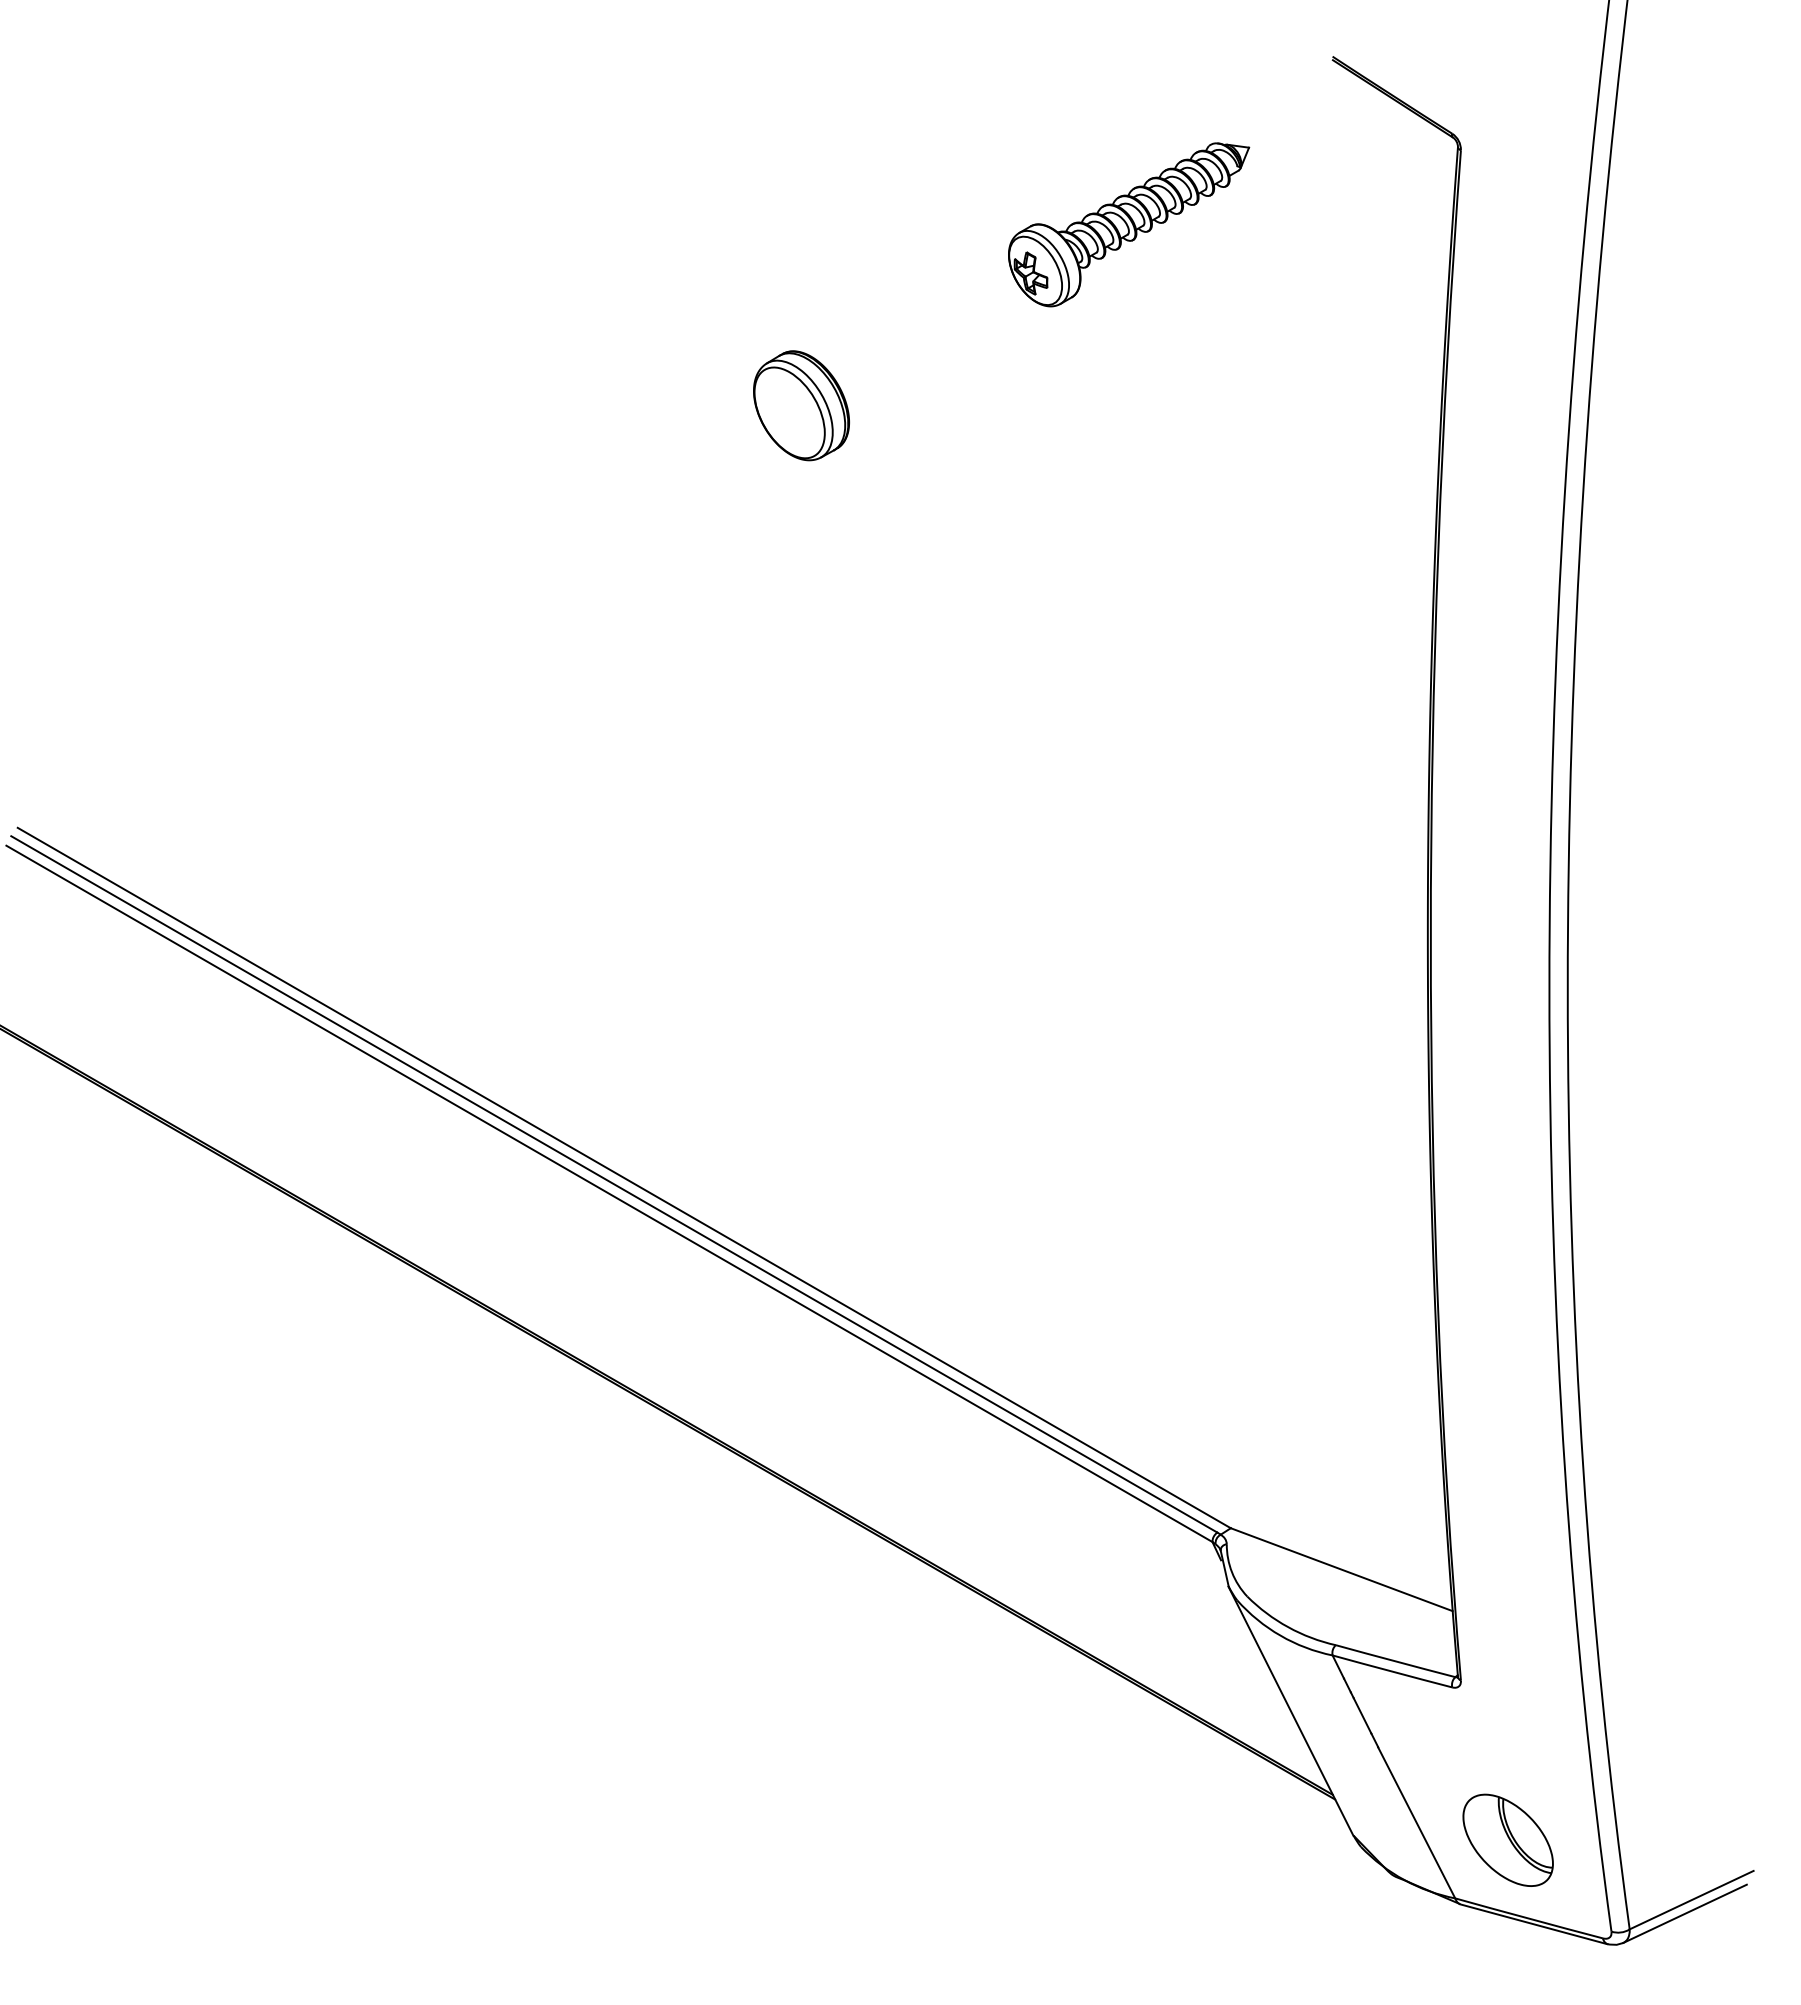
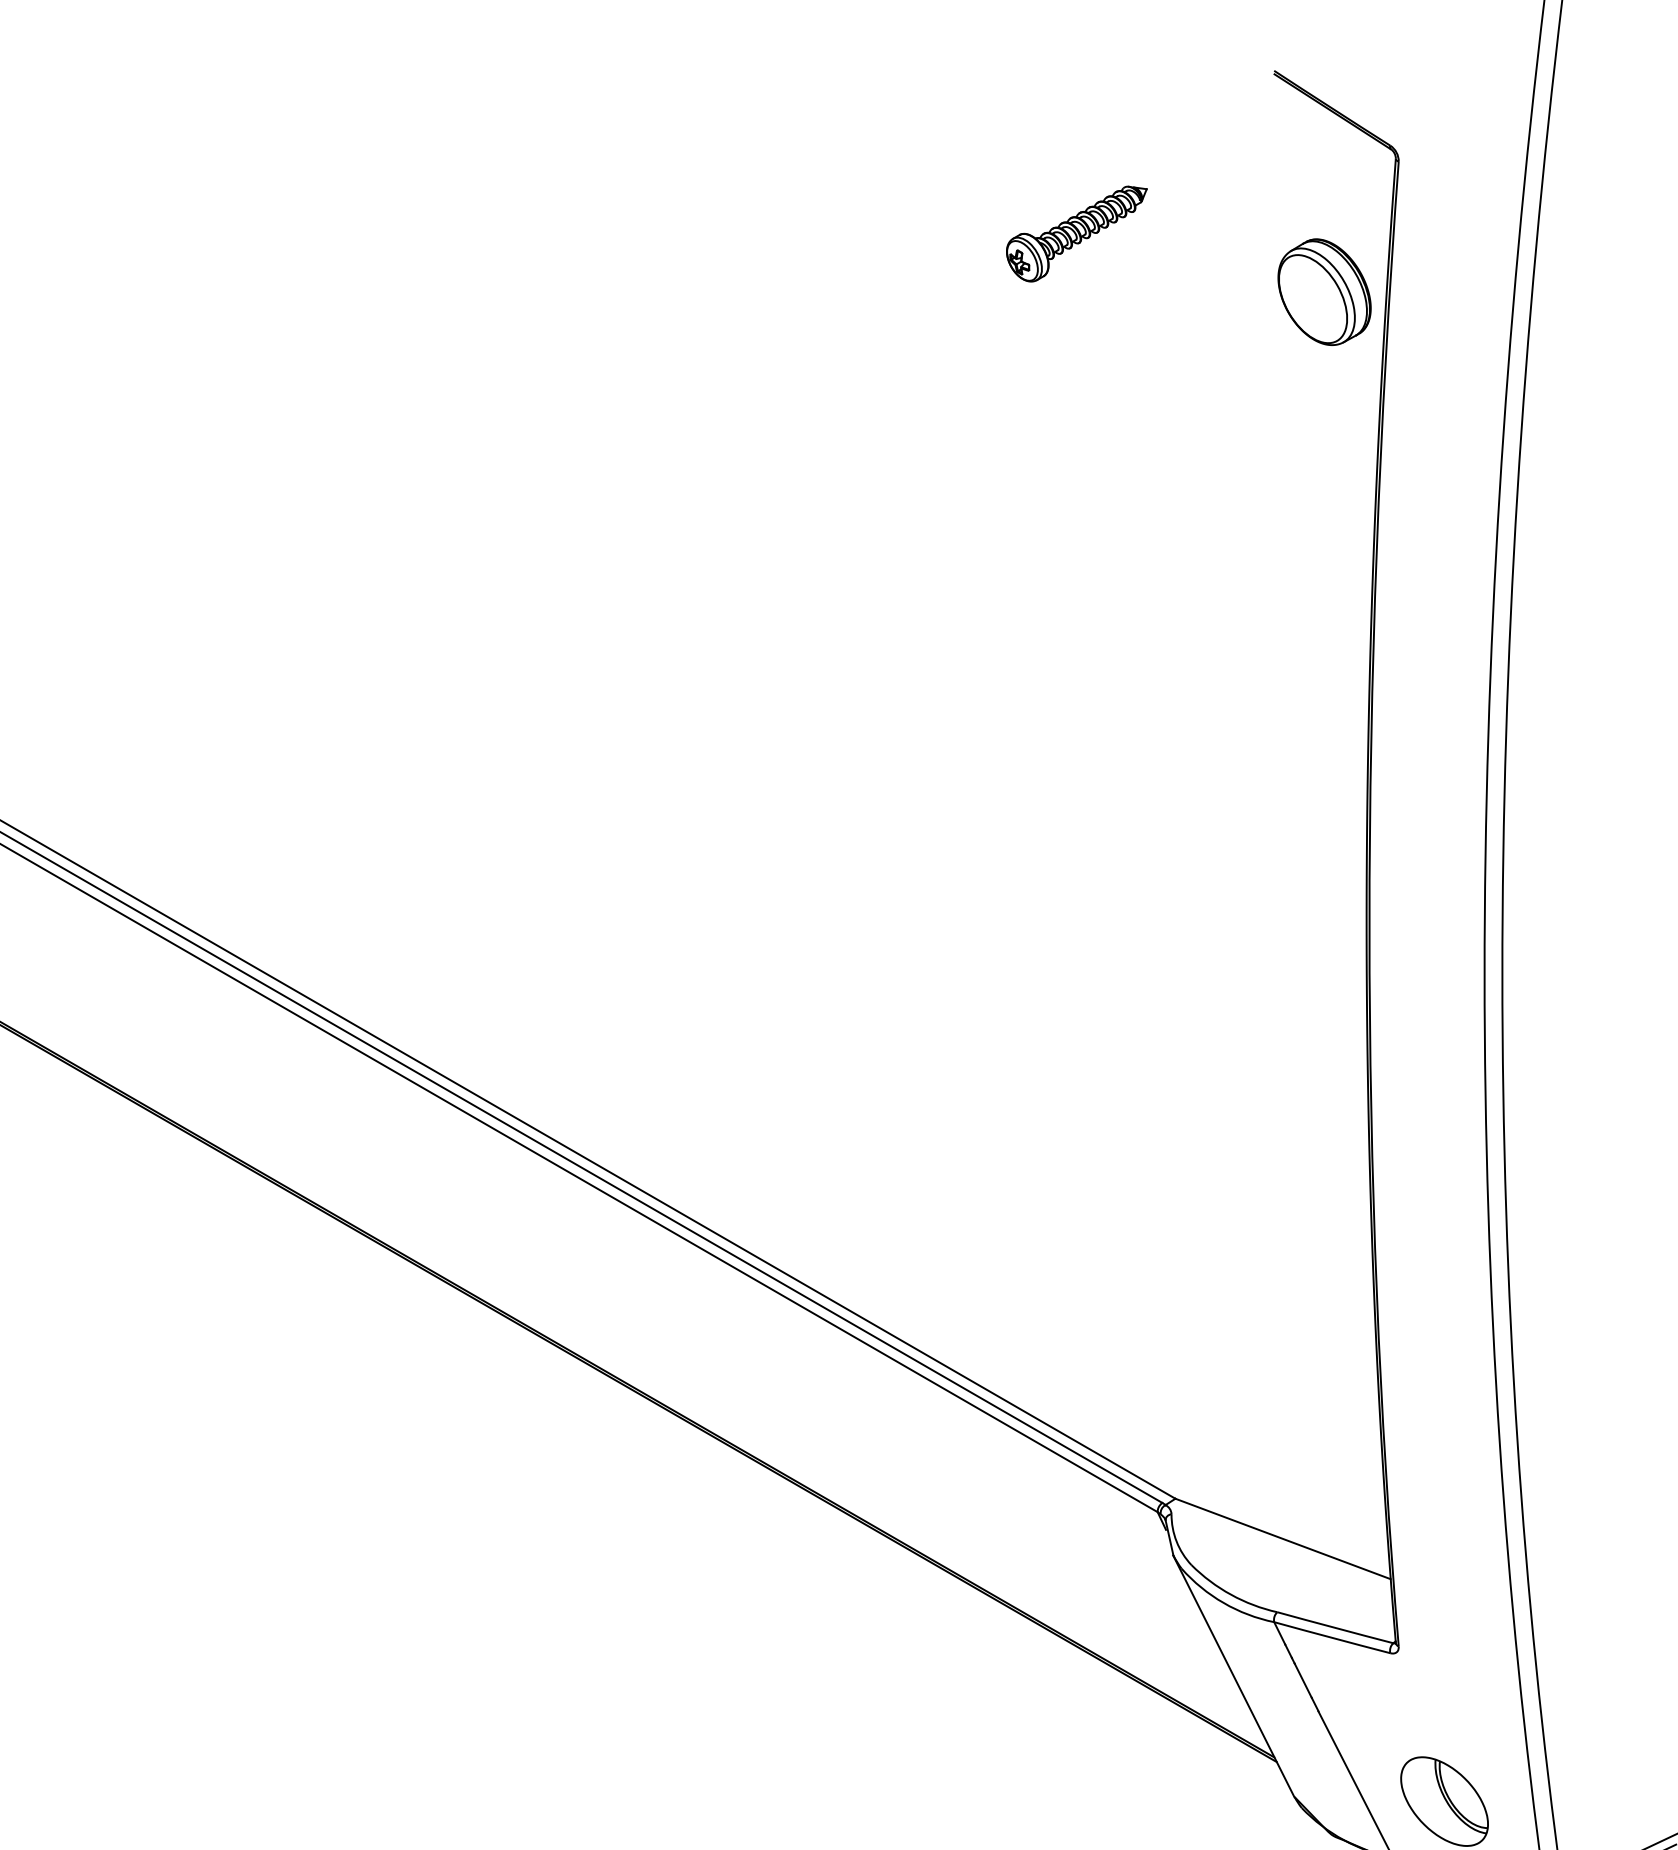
part: (1129, 224) -> (1077, 233), size x0.6
part: (801, 405) -> (1324, 291), moved

